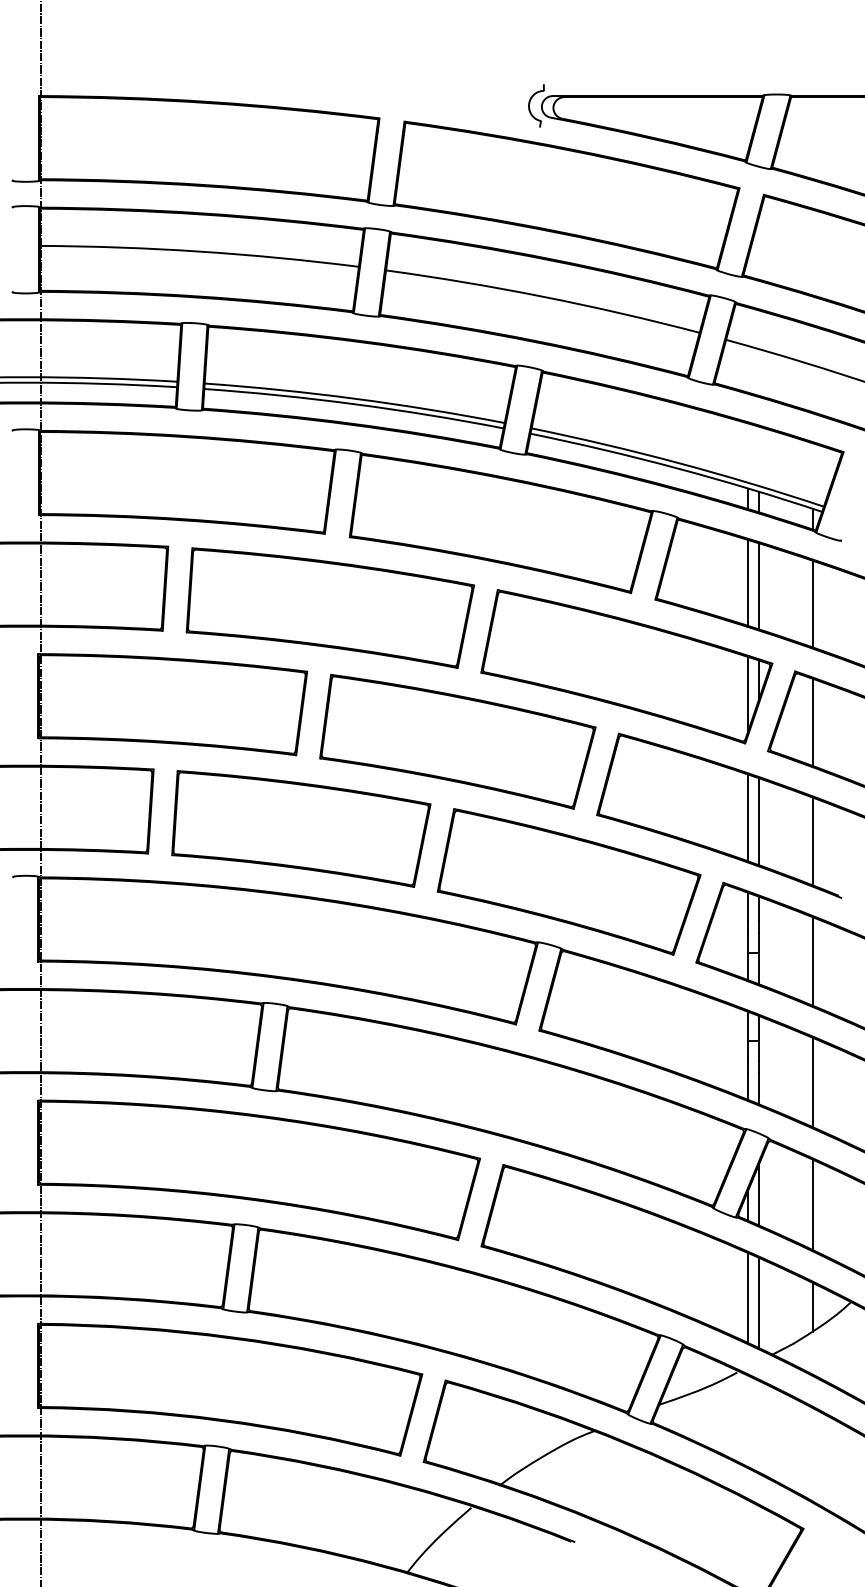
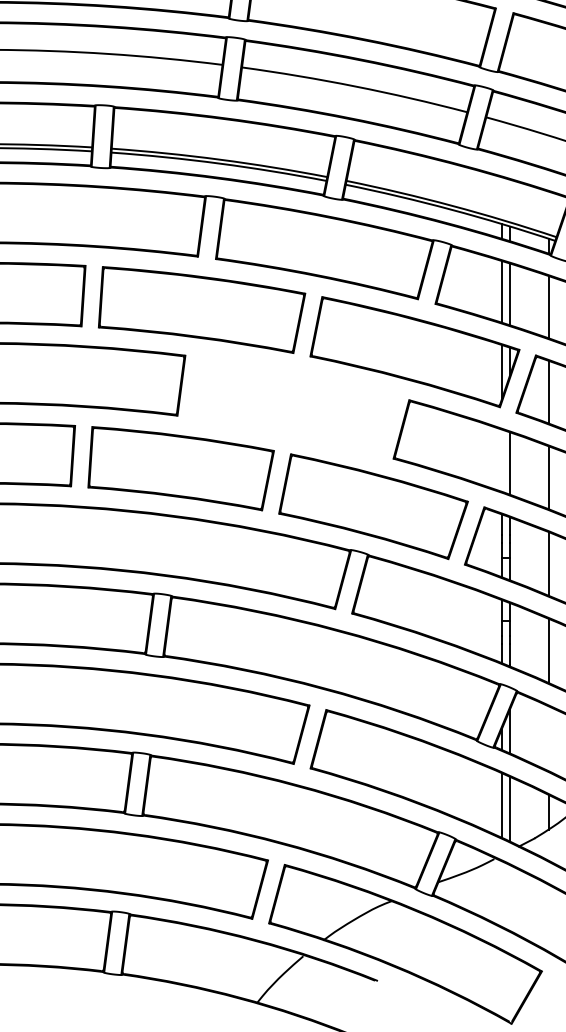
part: (457, 741) -> (293, 405), removed
line: (748, 817) -> (502, 460), removed
line: (812, 1204) -> (548, 738), removed

